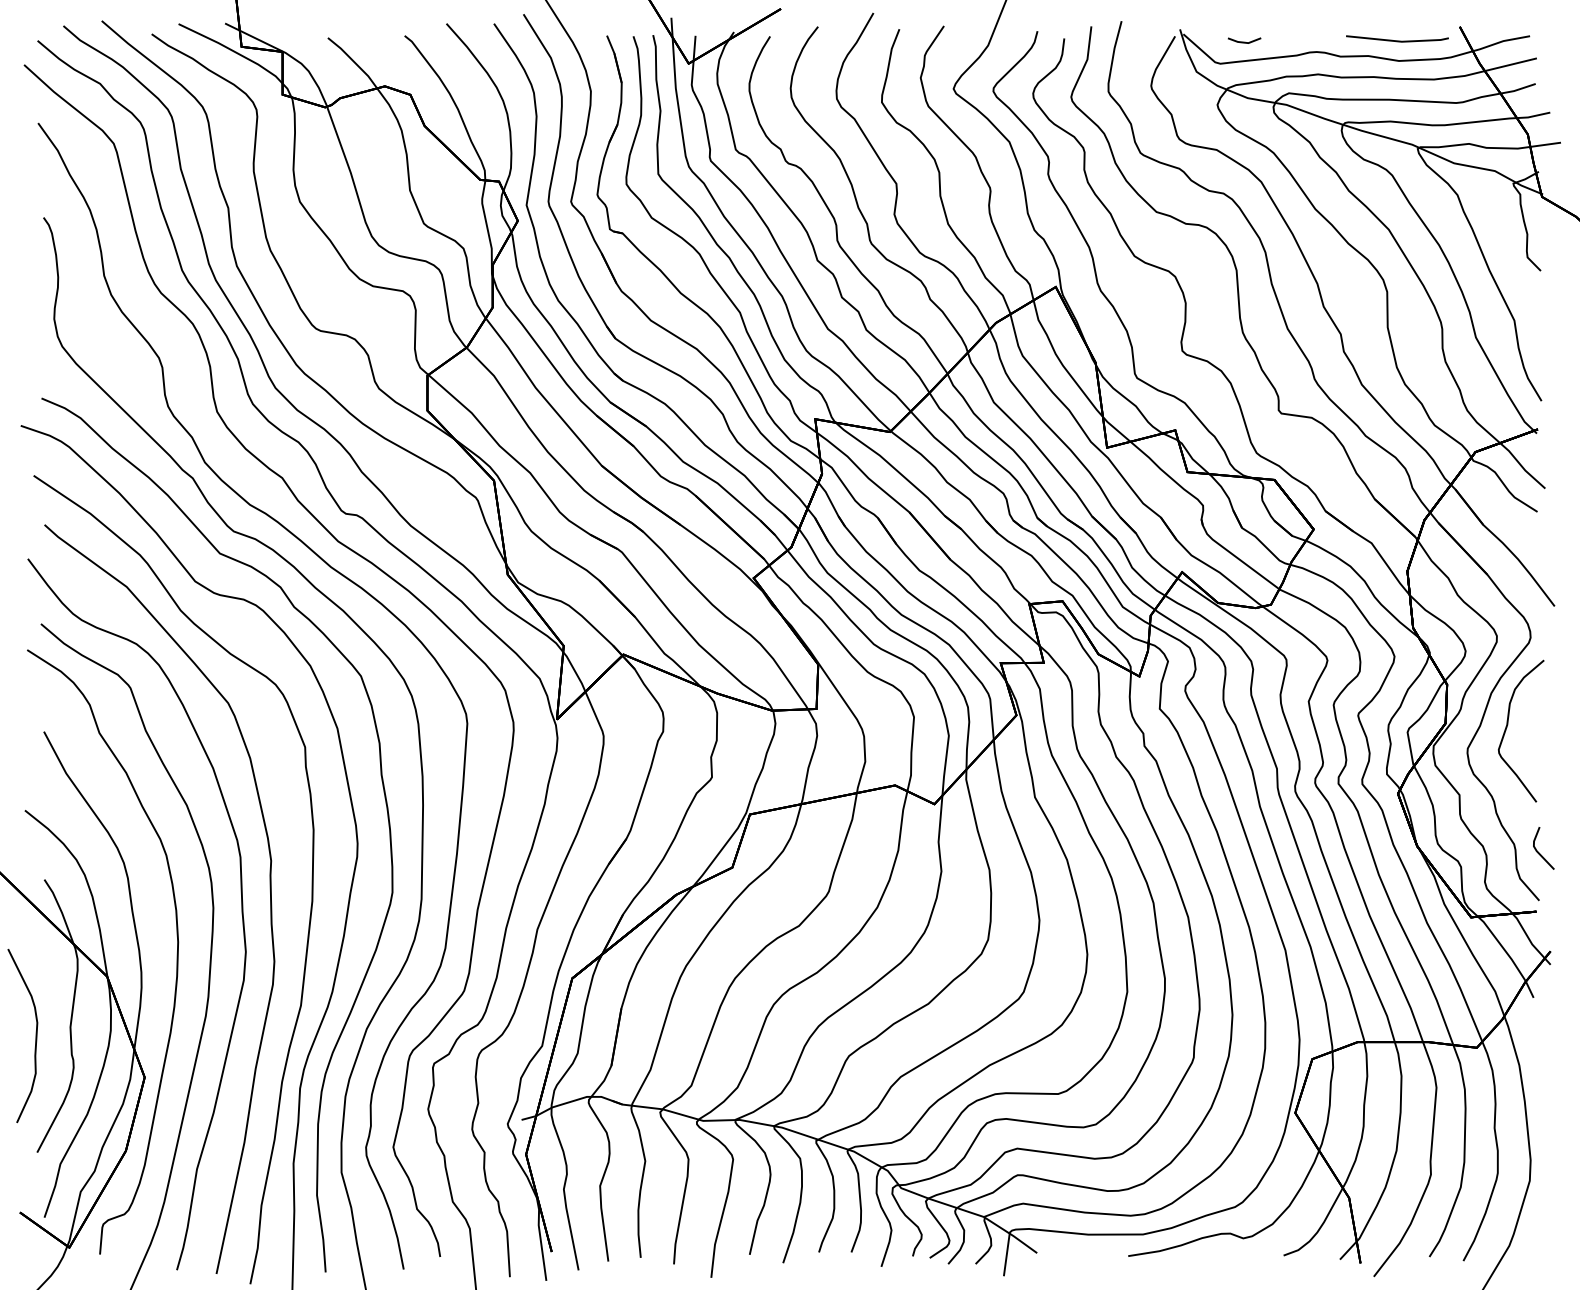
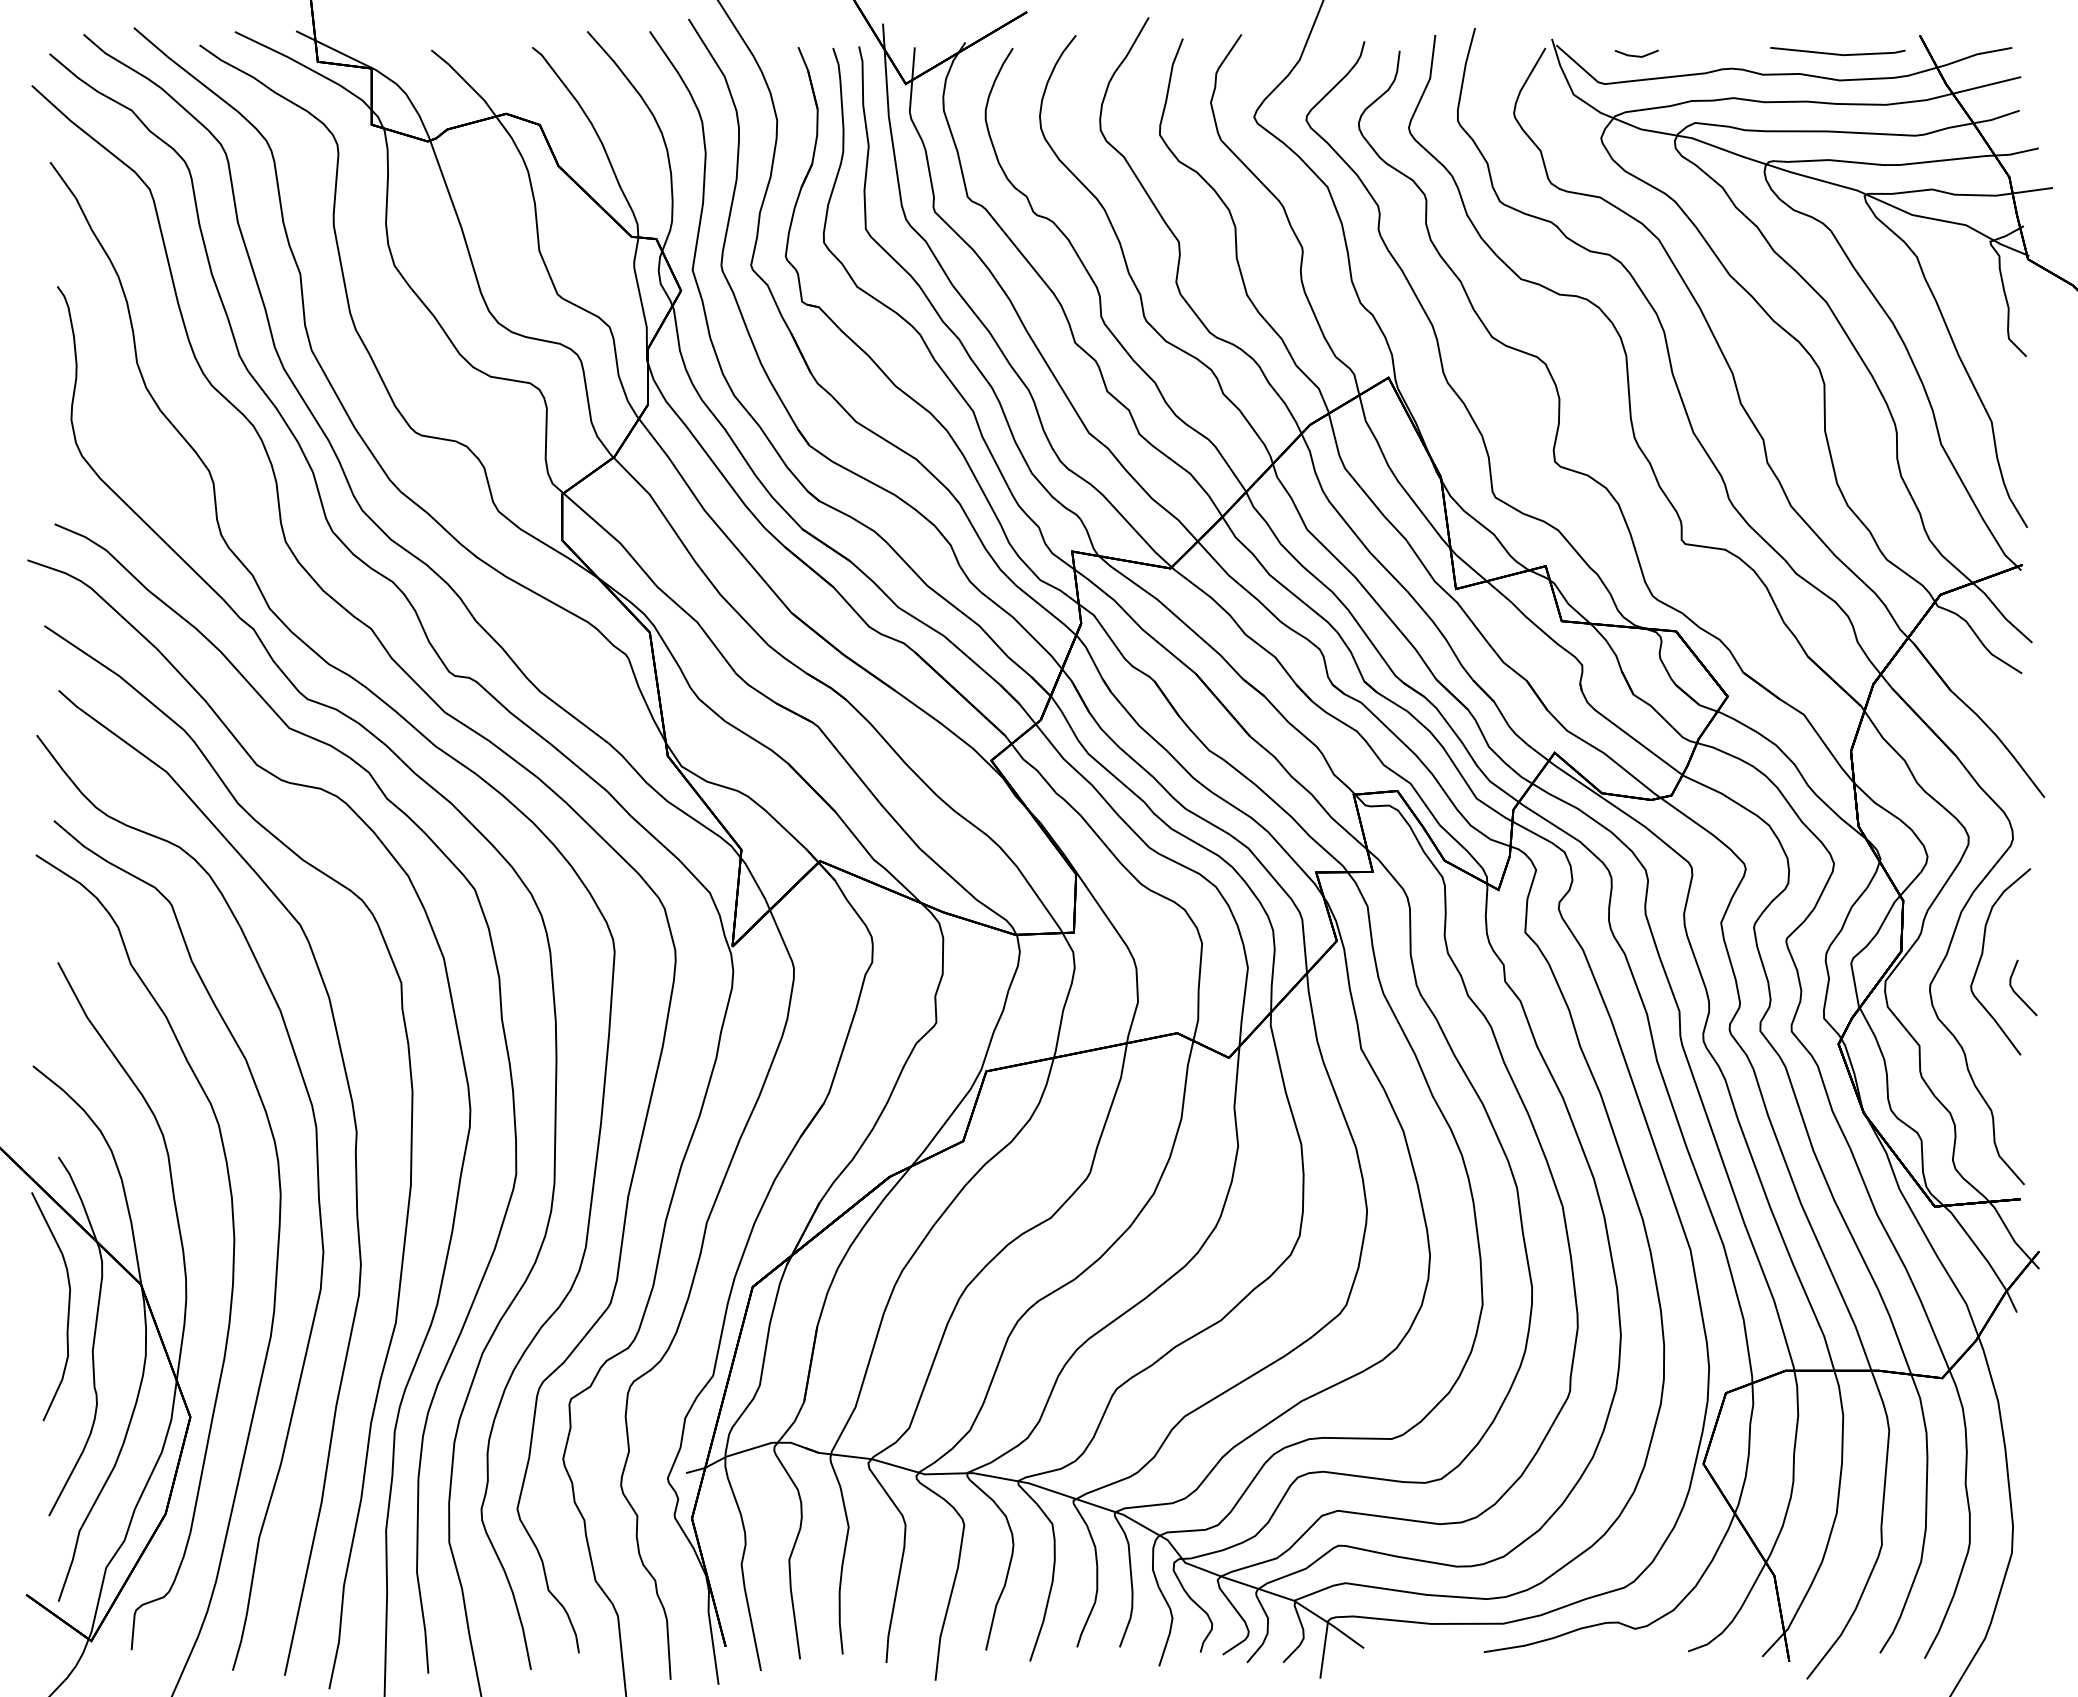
line: (1539, 852) -> (2017, 993), moved
part: (36, 1035) -> (68, 1306), moved

